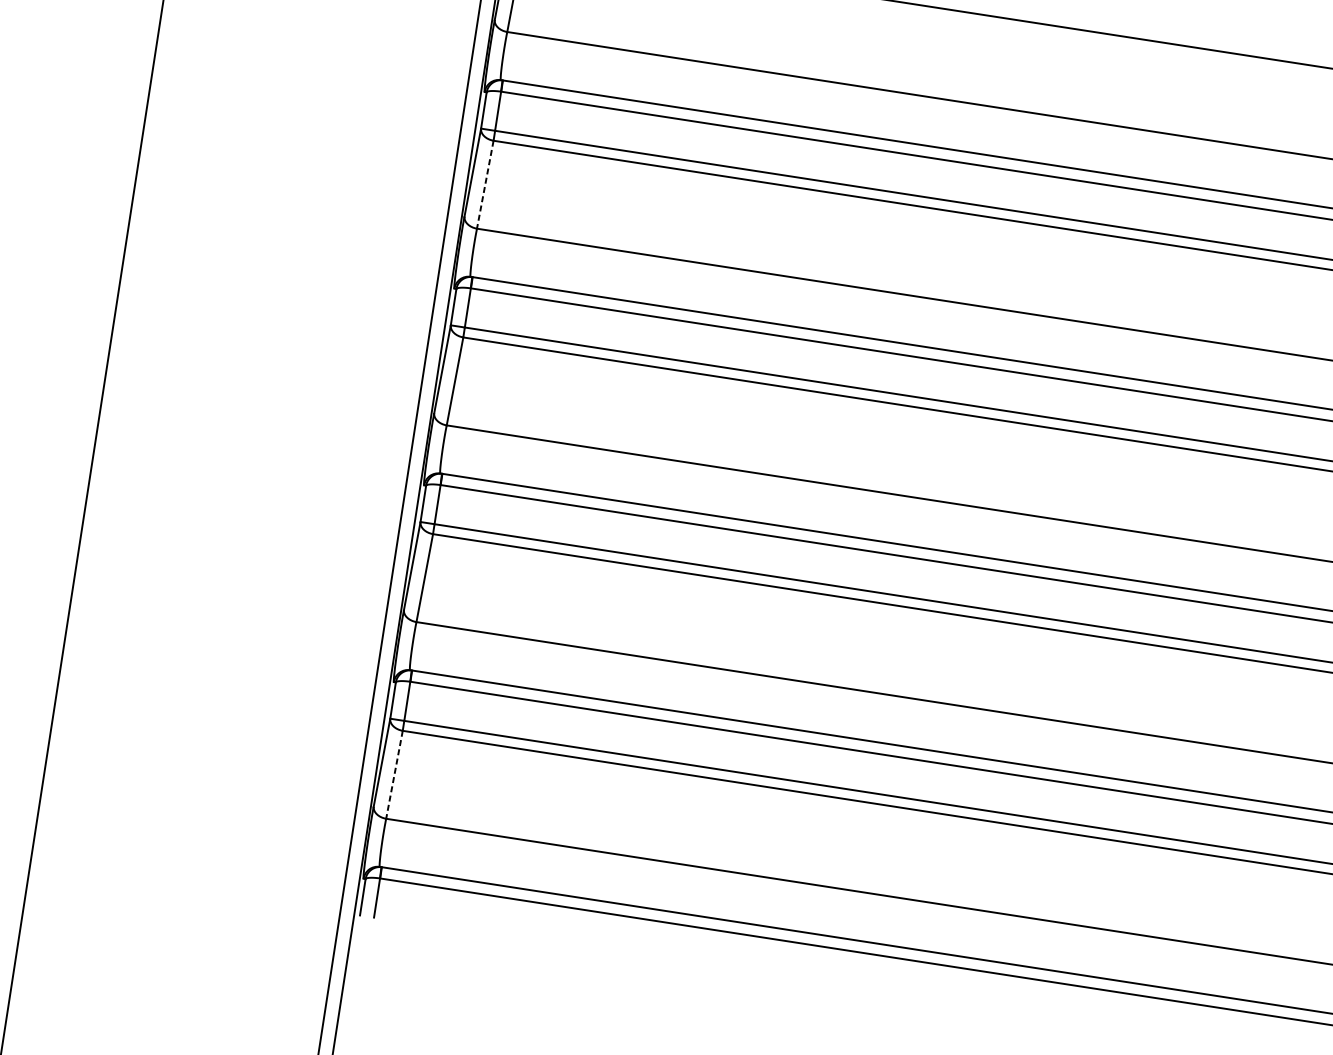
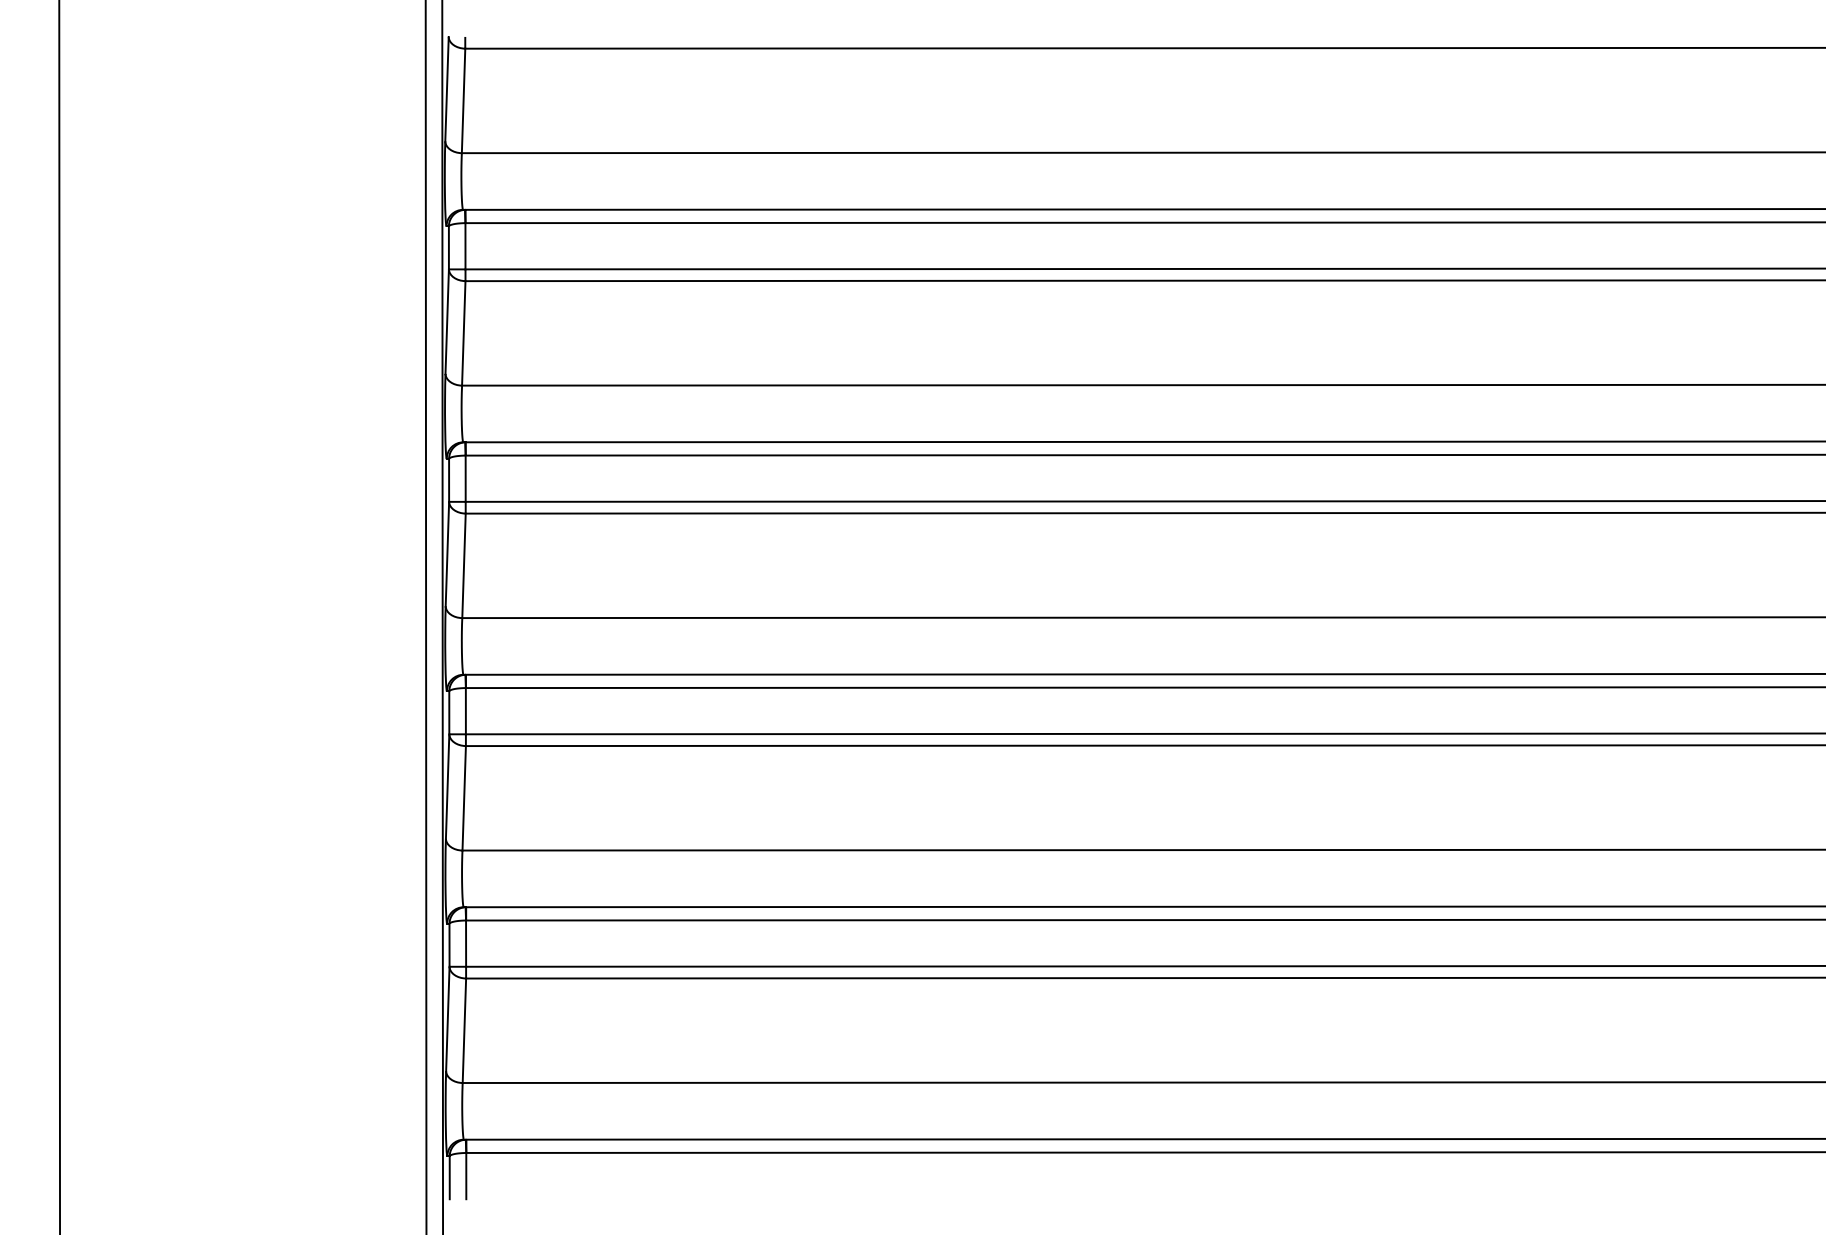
line: (485, 184) -> (463, 333), dashed -> solid
line: (394, 775) -> (464, 1031), dashed -> solid

